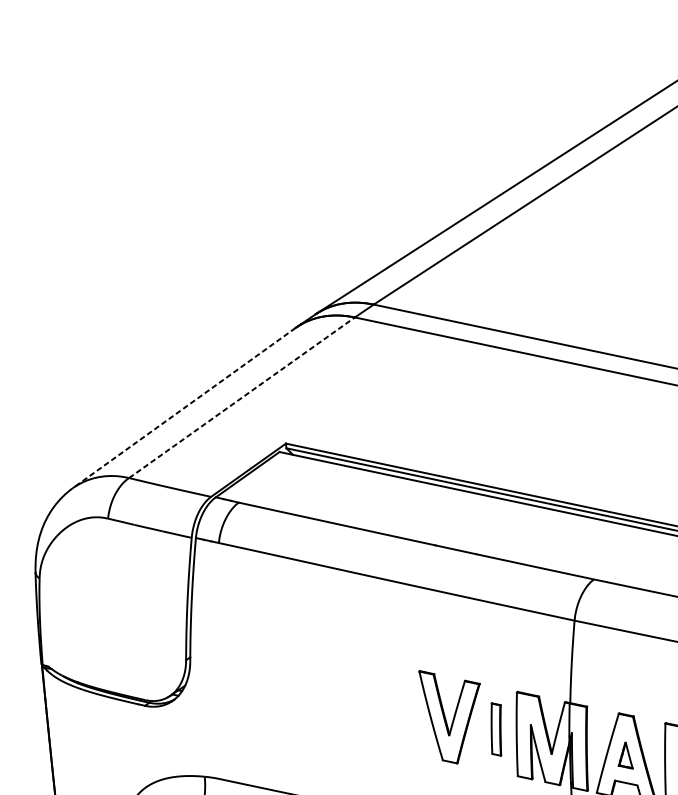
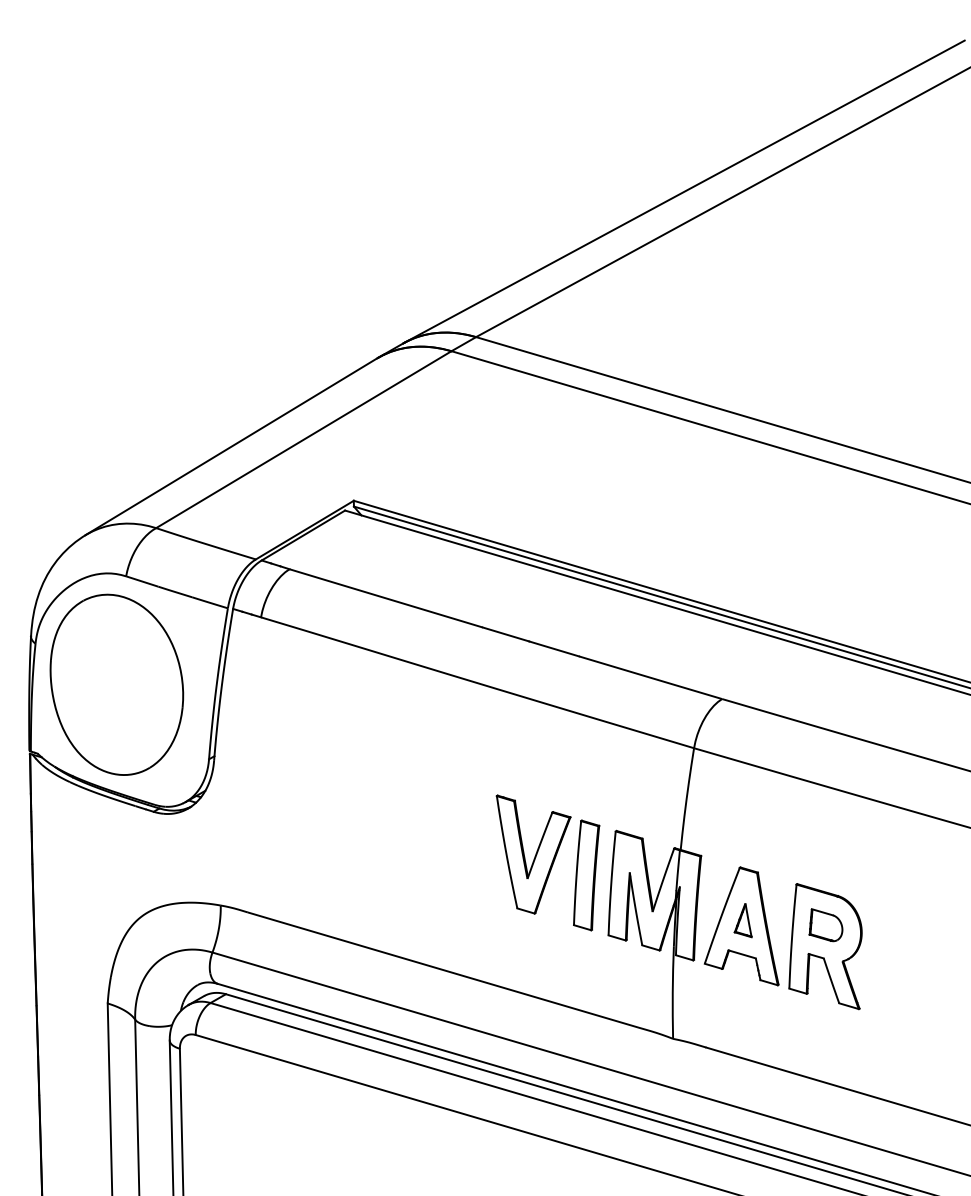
line: (242, 397) -> (304, 439), dashed -> solid
line: (183, 408) -> (230, 447), dashed -> solid
part: (107, 606) -> (116, 684), added
part: (496, 729) -> (586, 875), size x1.67

